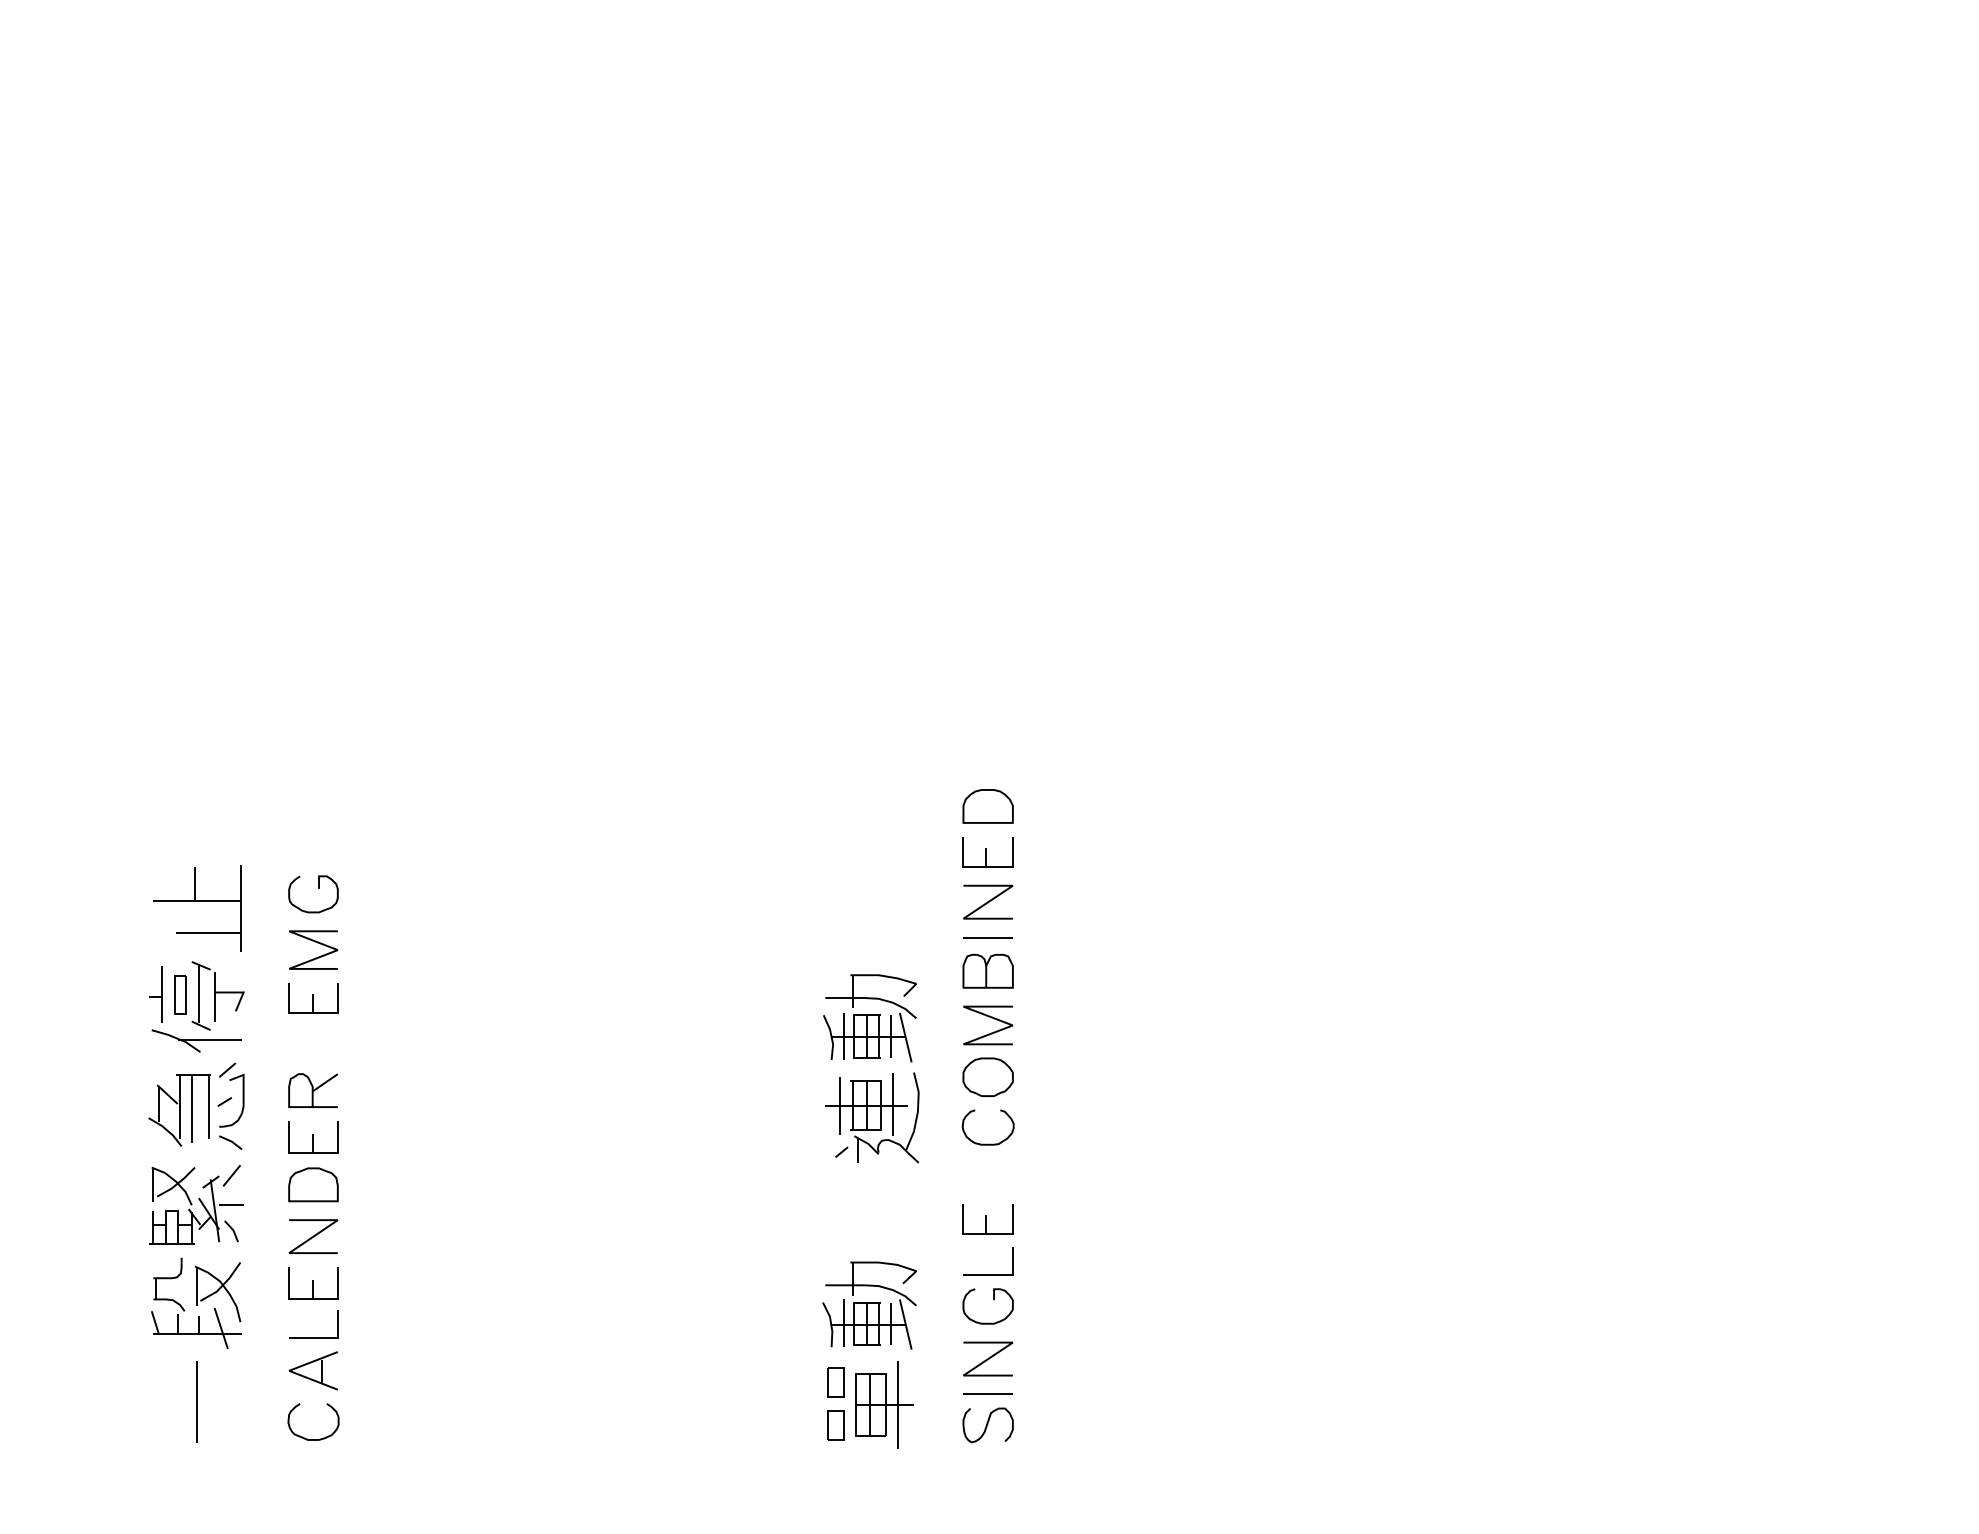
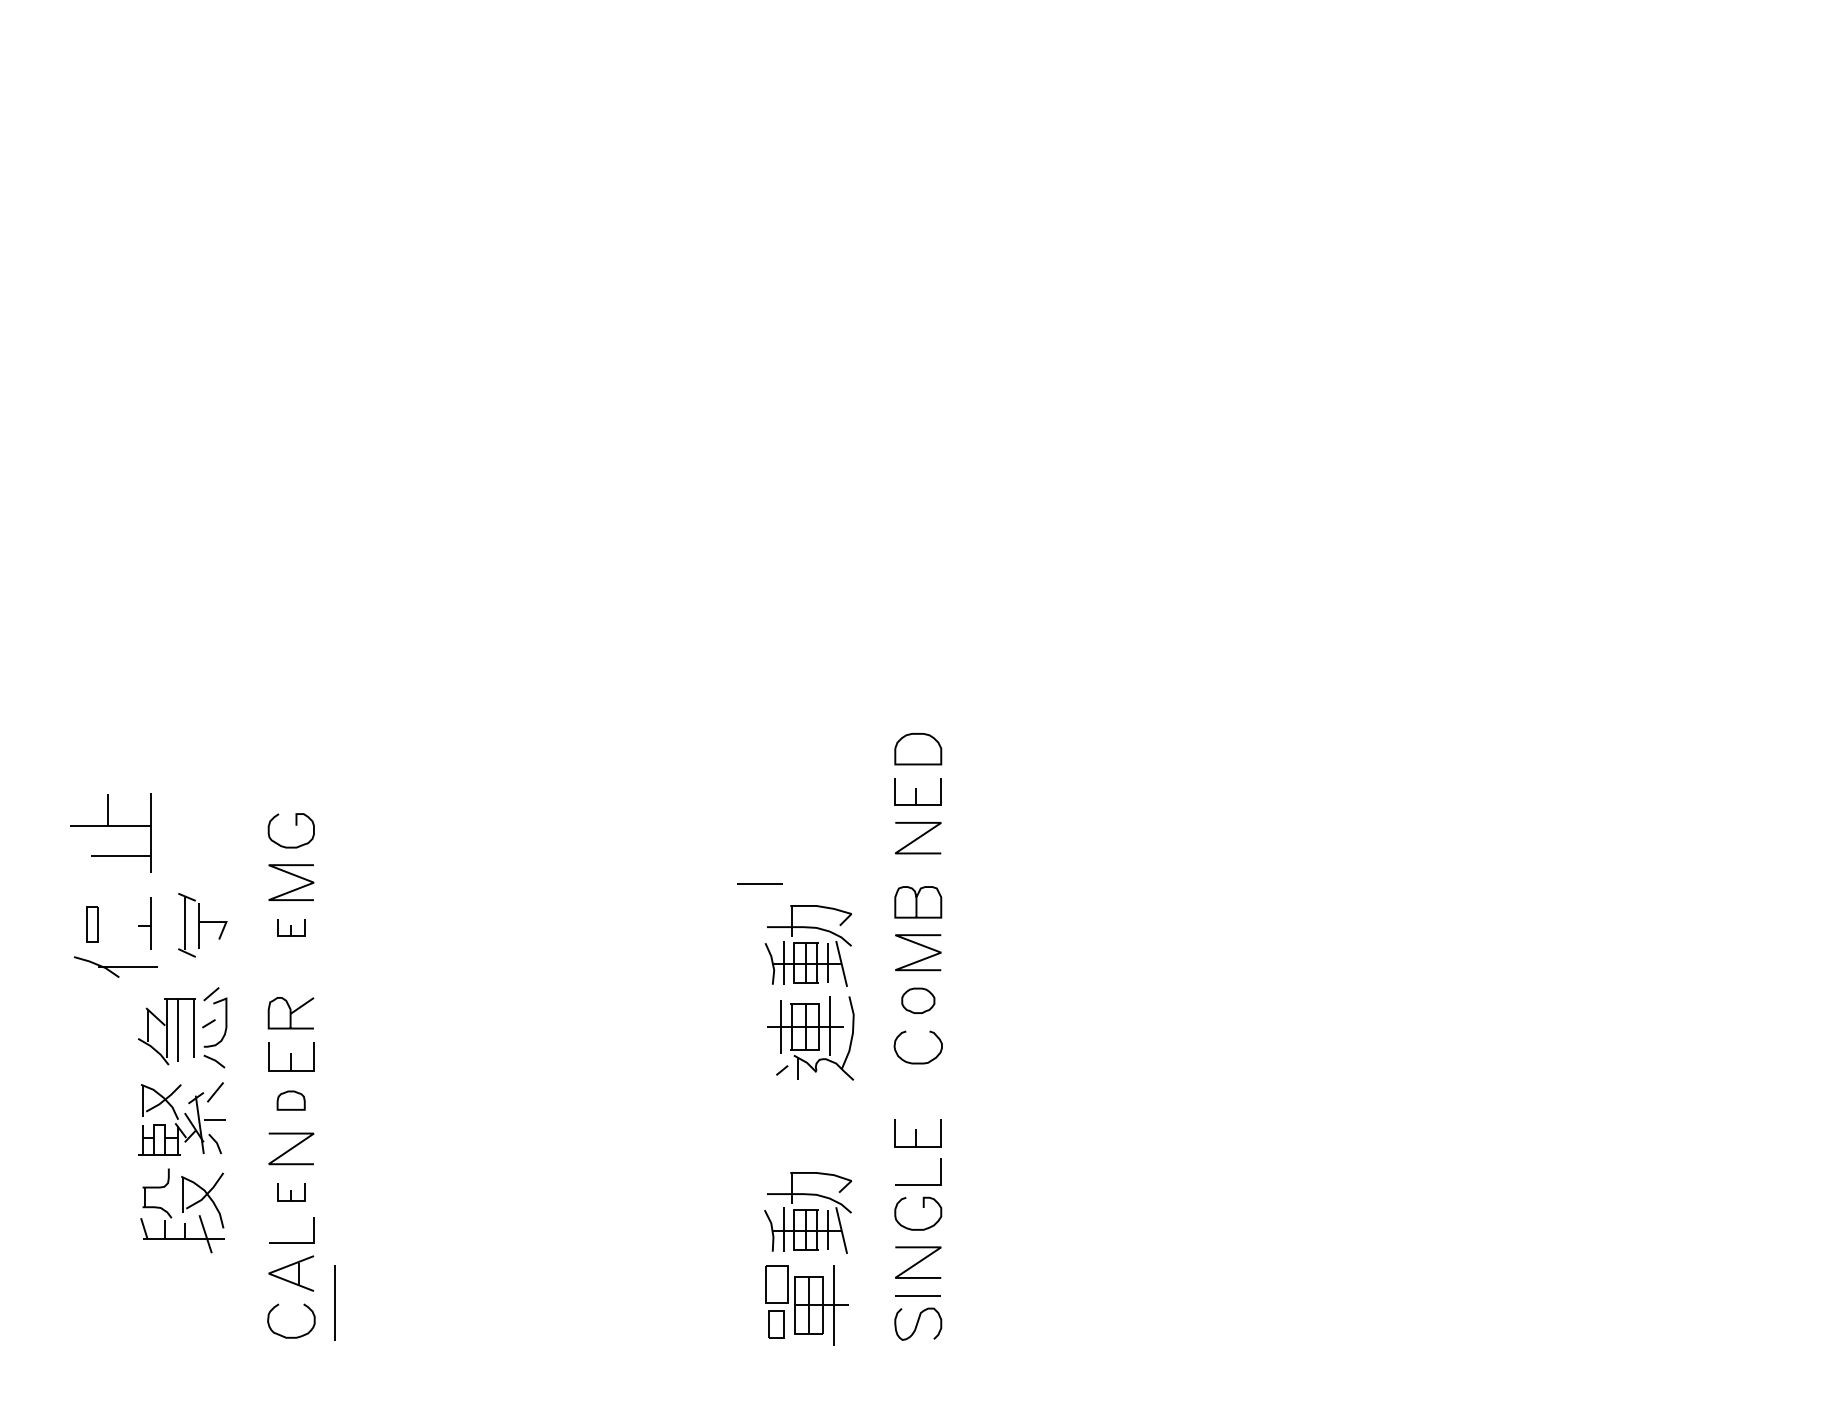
part: (197, 907) -> (110, 832), moved
line: (987, 937) -> (759, 883), moved
part: (180, 995) -> (92, 924), moved
part: (313, 998) -> (291, 927), size x0.6
part: (196, 1040) -> (115, 966), moved
part: (988, 1076) -> (918, 1000), size x0.7
part: (312, 1184) -> (290, 1100), size x0.6
part: (313, 1283) -> (291, 1192), size x0.6
part: (835, 1382) -> (776, 1284), size x1.4
line: (196, 1401) -> (334, 1302), moved

